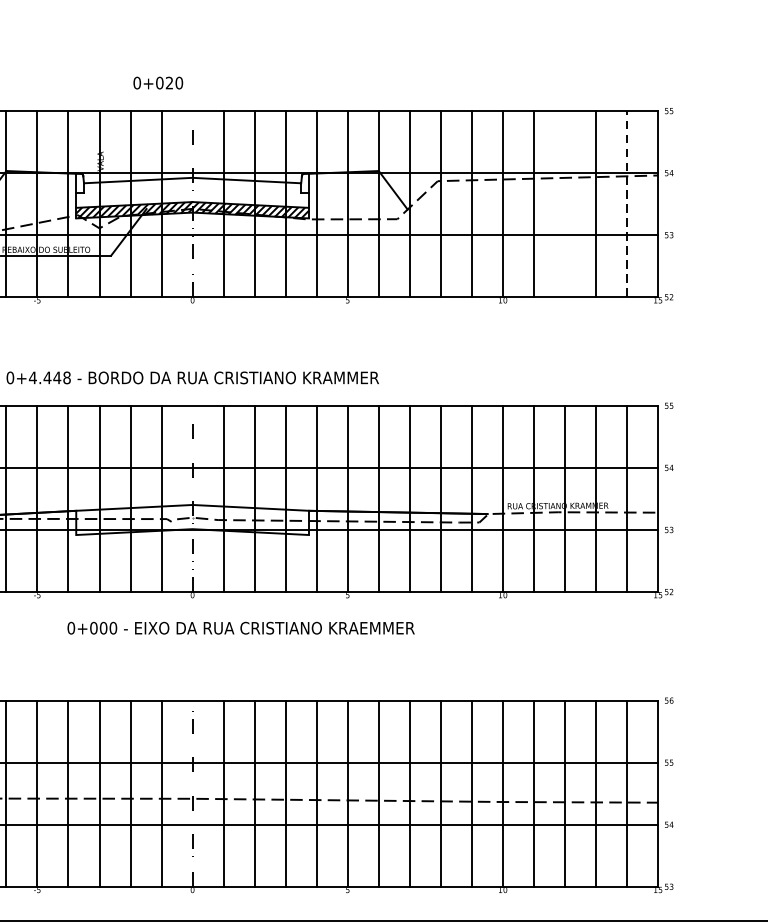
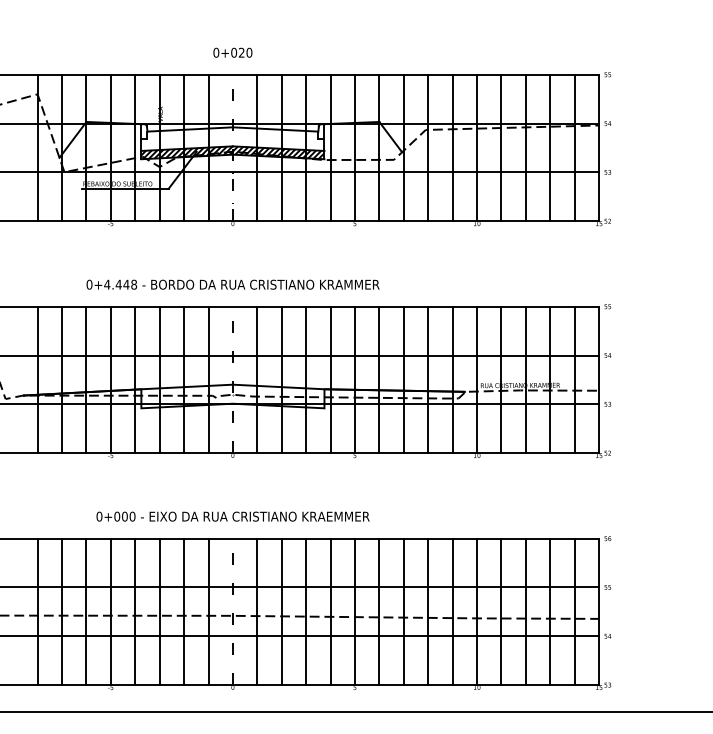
text: (157, 82) -> (232, 52), moved
line: (564, 203) -> (525, 147), added
line: (626, 203) -> (574, 147), dashed -> solid
text: (240, 628) -> (232, 516), moved

